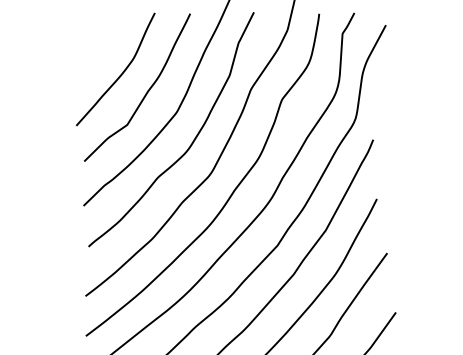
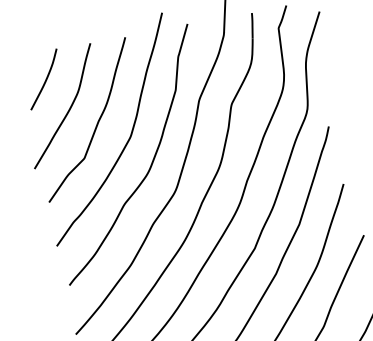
curve: (103, 40) -> (45, 80), added

